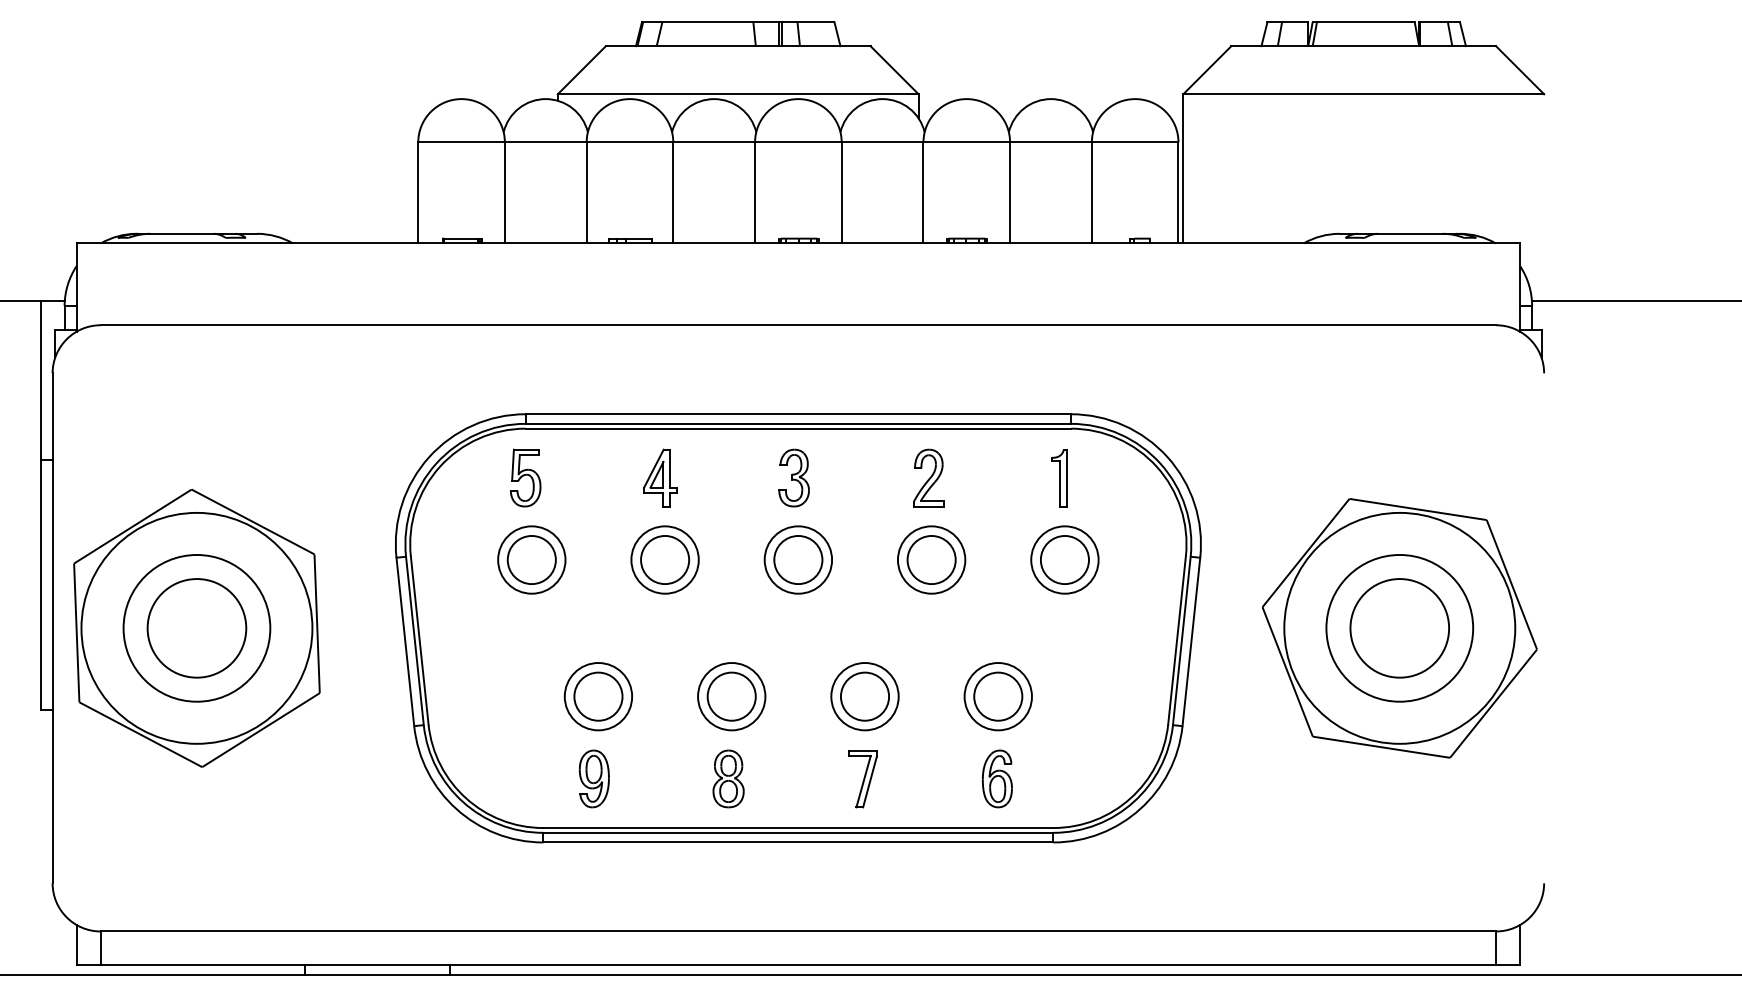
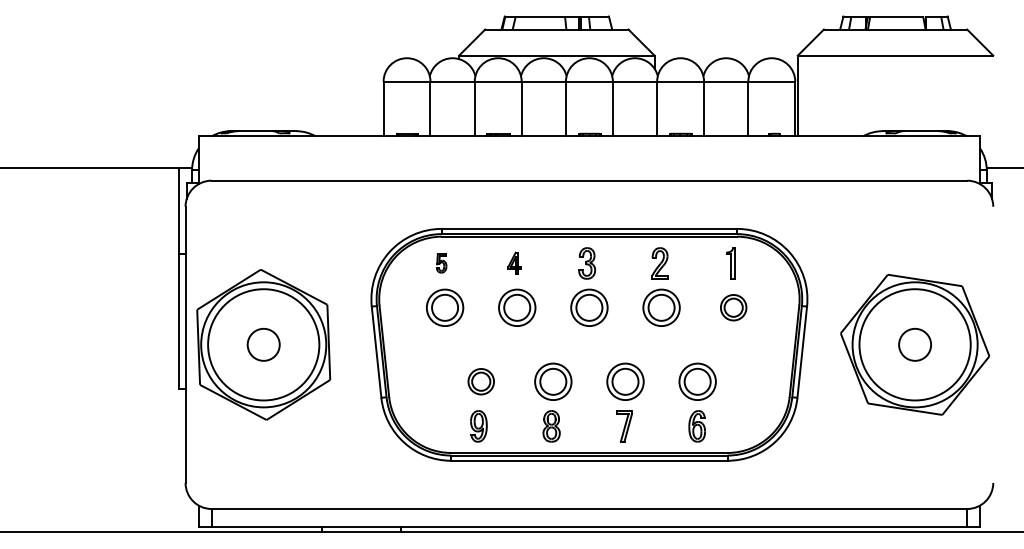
part: (525, 478) -> (441, 263), size x0.6
part: (658, 478) -> (513, 263), size x0.7
part: (1064, 559) -> (733, 307), size x0.7
circle: (196, 627) -> (263, 344), size x0.6
circle: (196, 627) -> (263, 344), size x1.4
circle: (1398, 627) -> (914, 344), size x0.6
circle: (1398, 627) -> (914, 344), size x1.4
part: (599, 696) -> (481, 381), size x0.7

